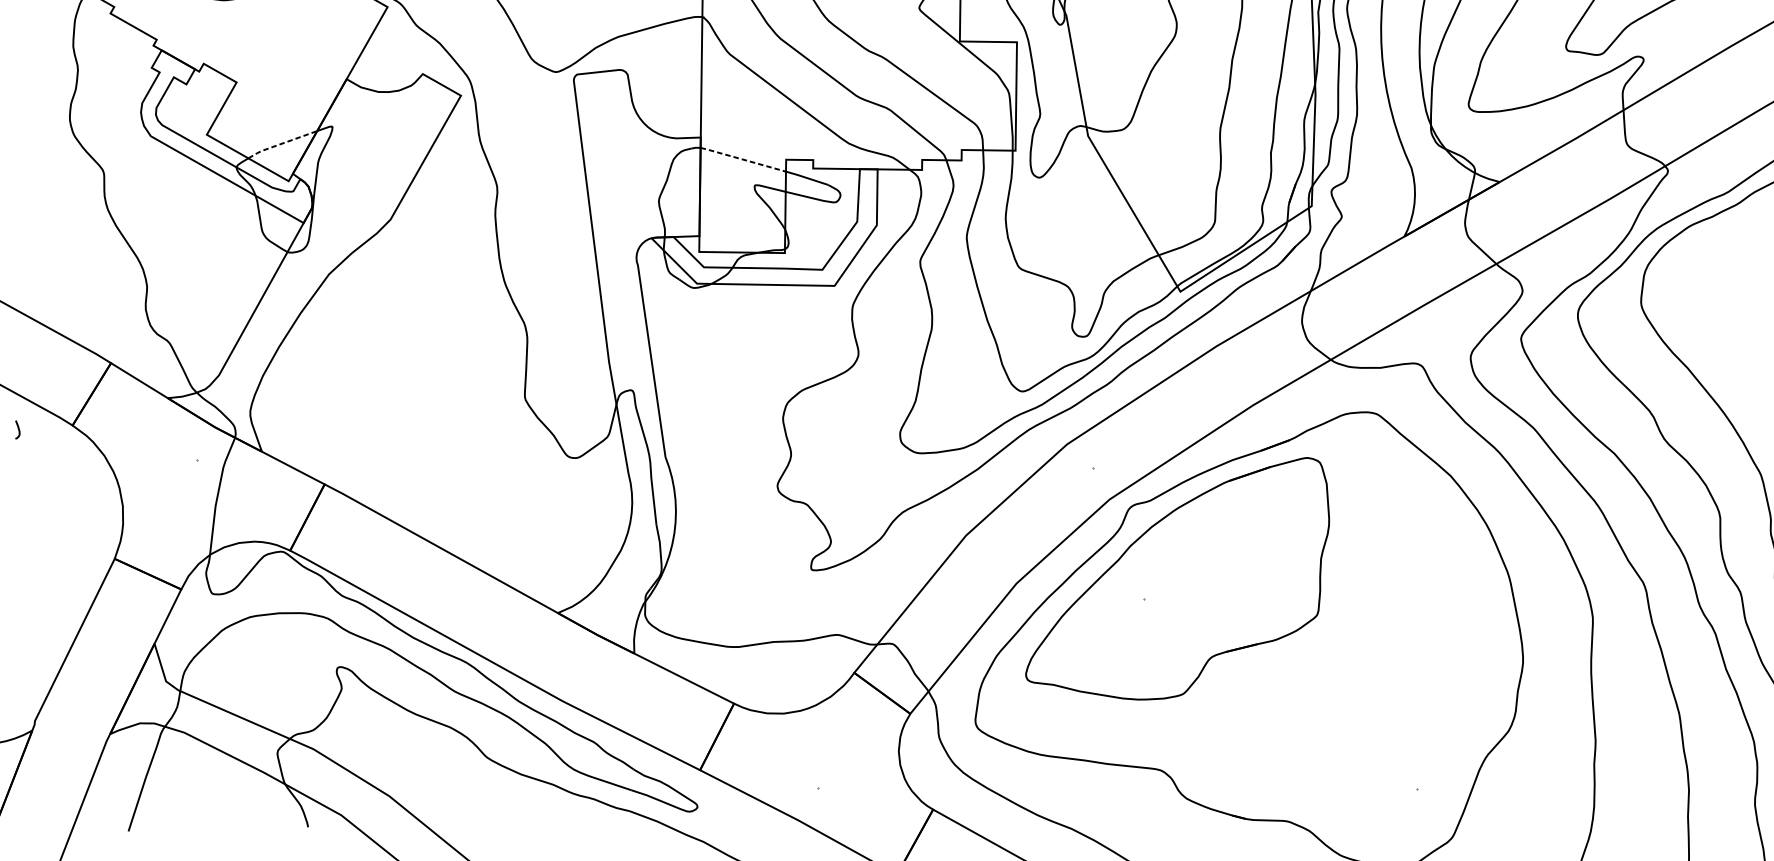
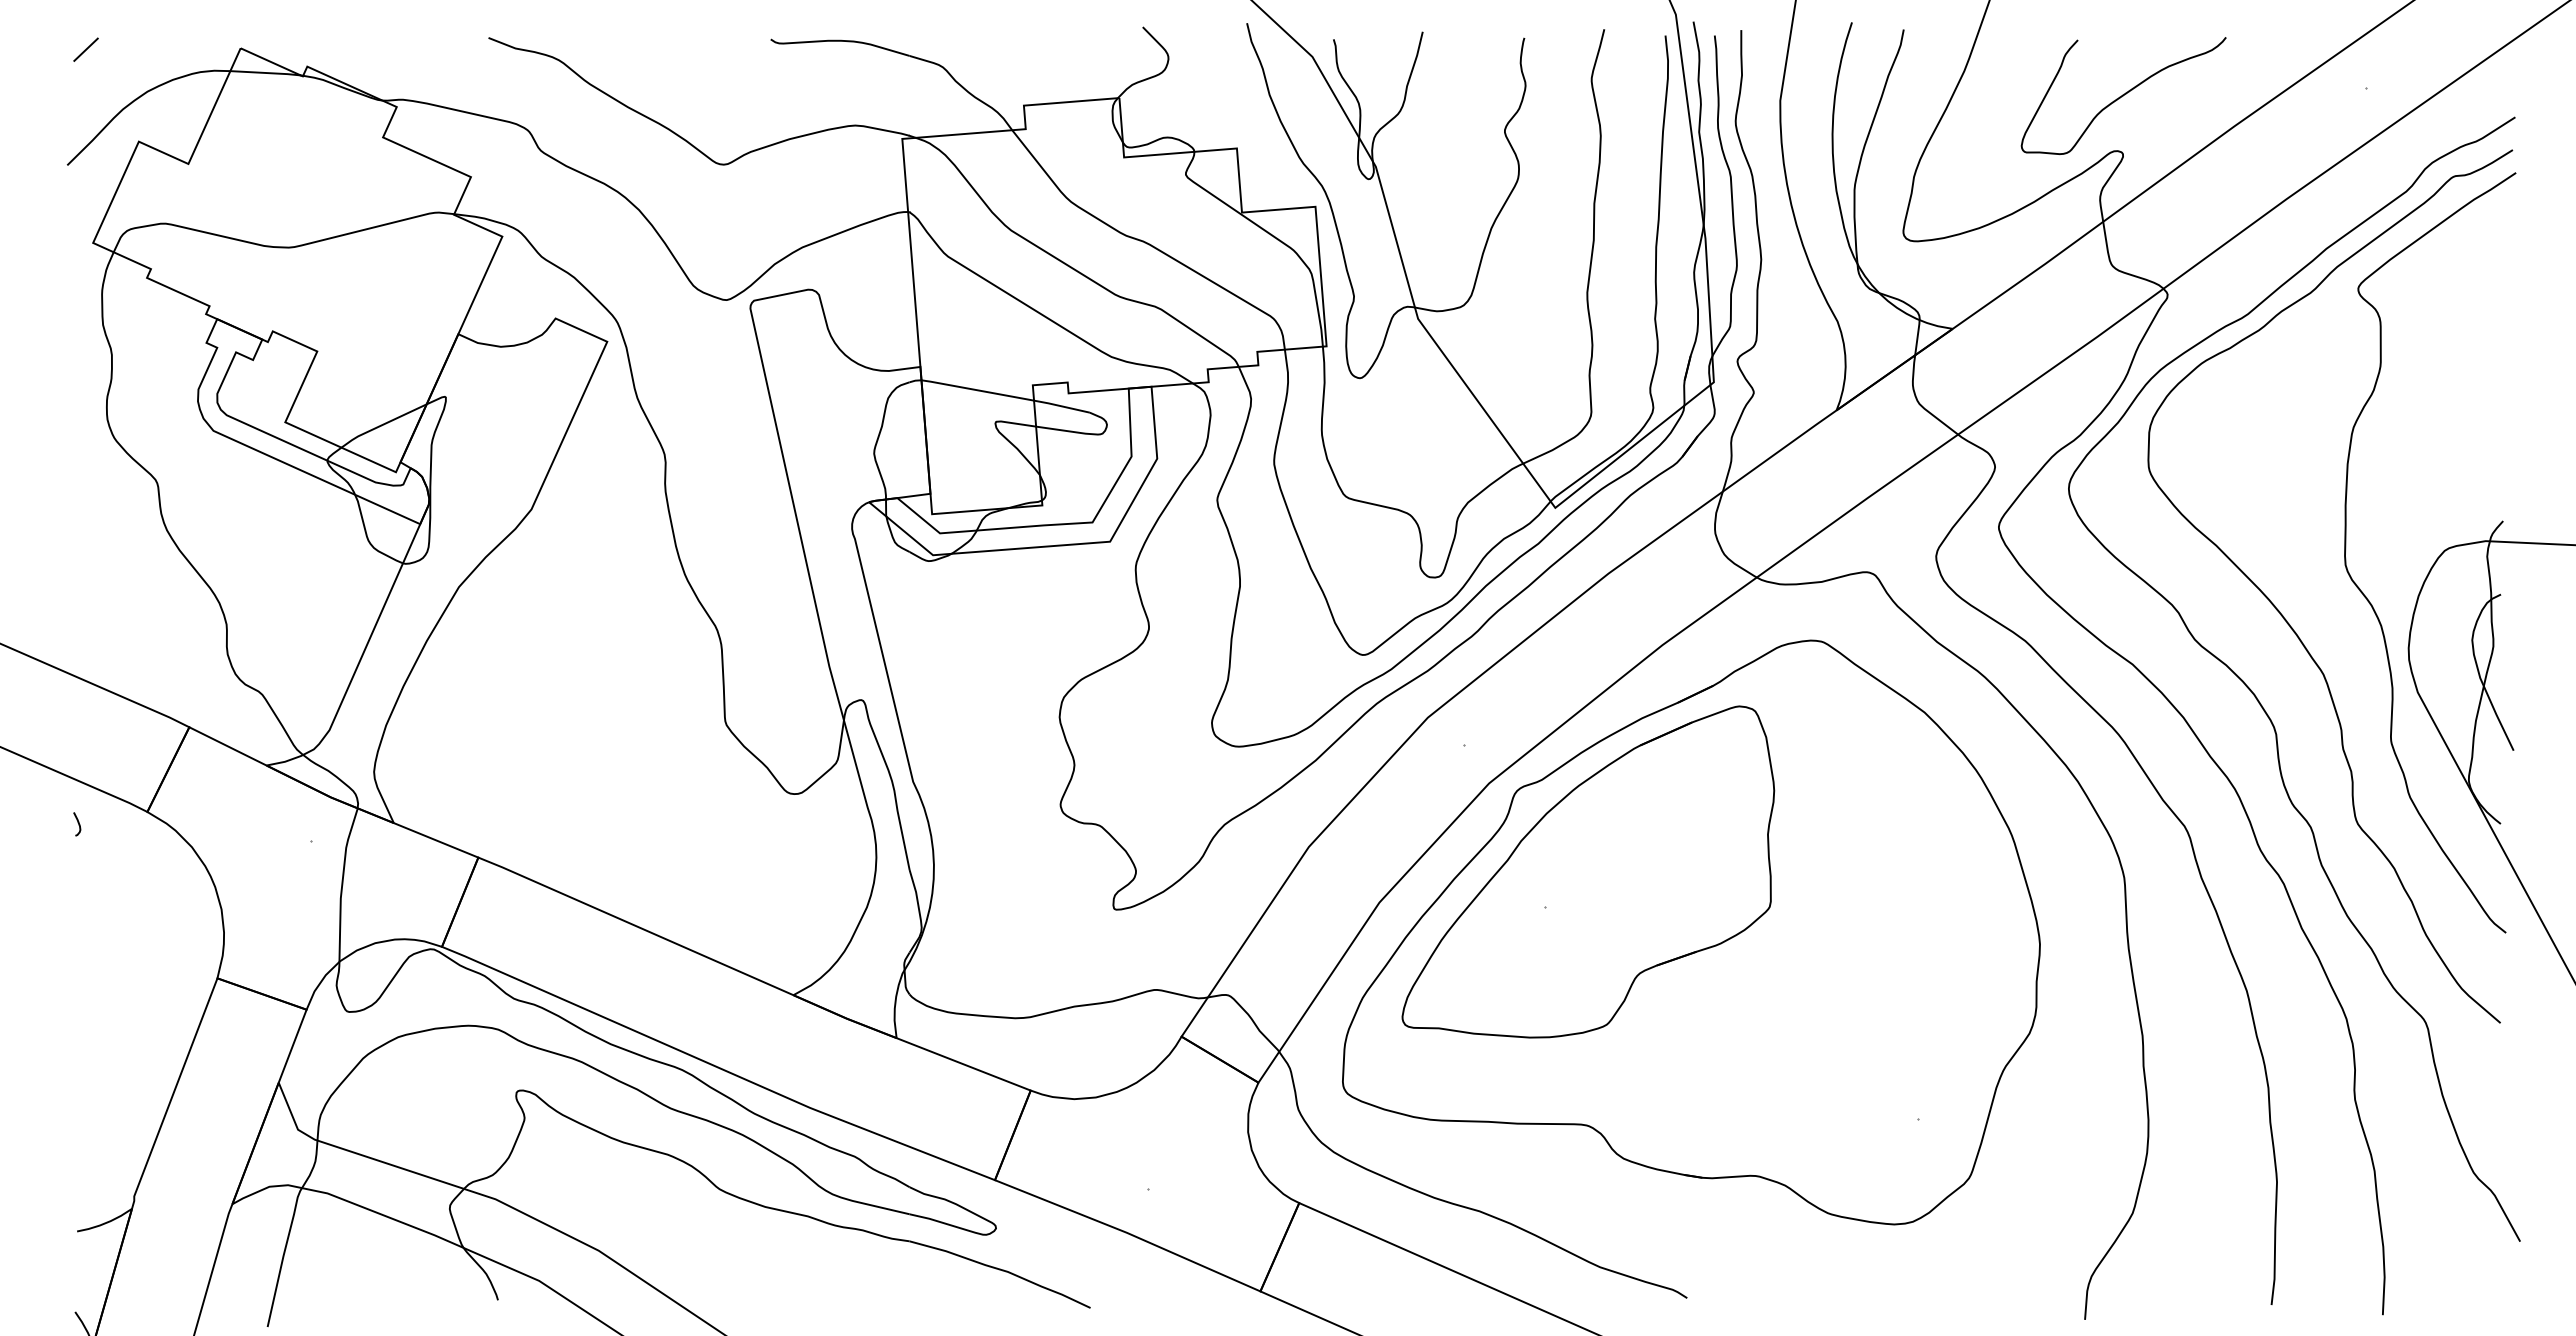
line: (281, 144) -> (382, 425), dashed -> solid
line: (743, 159) -> (977, 390), dashed -> solid

